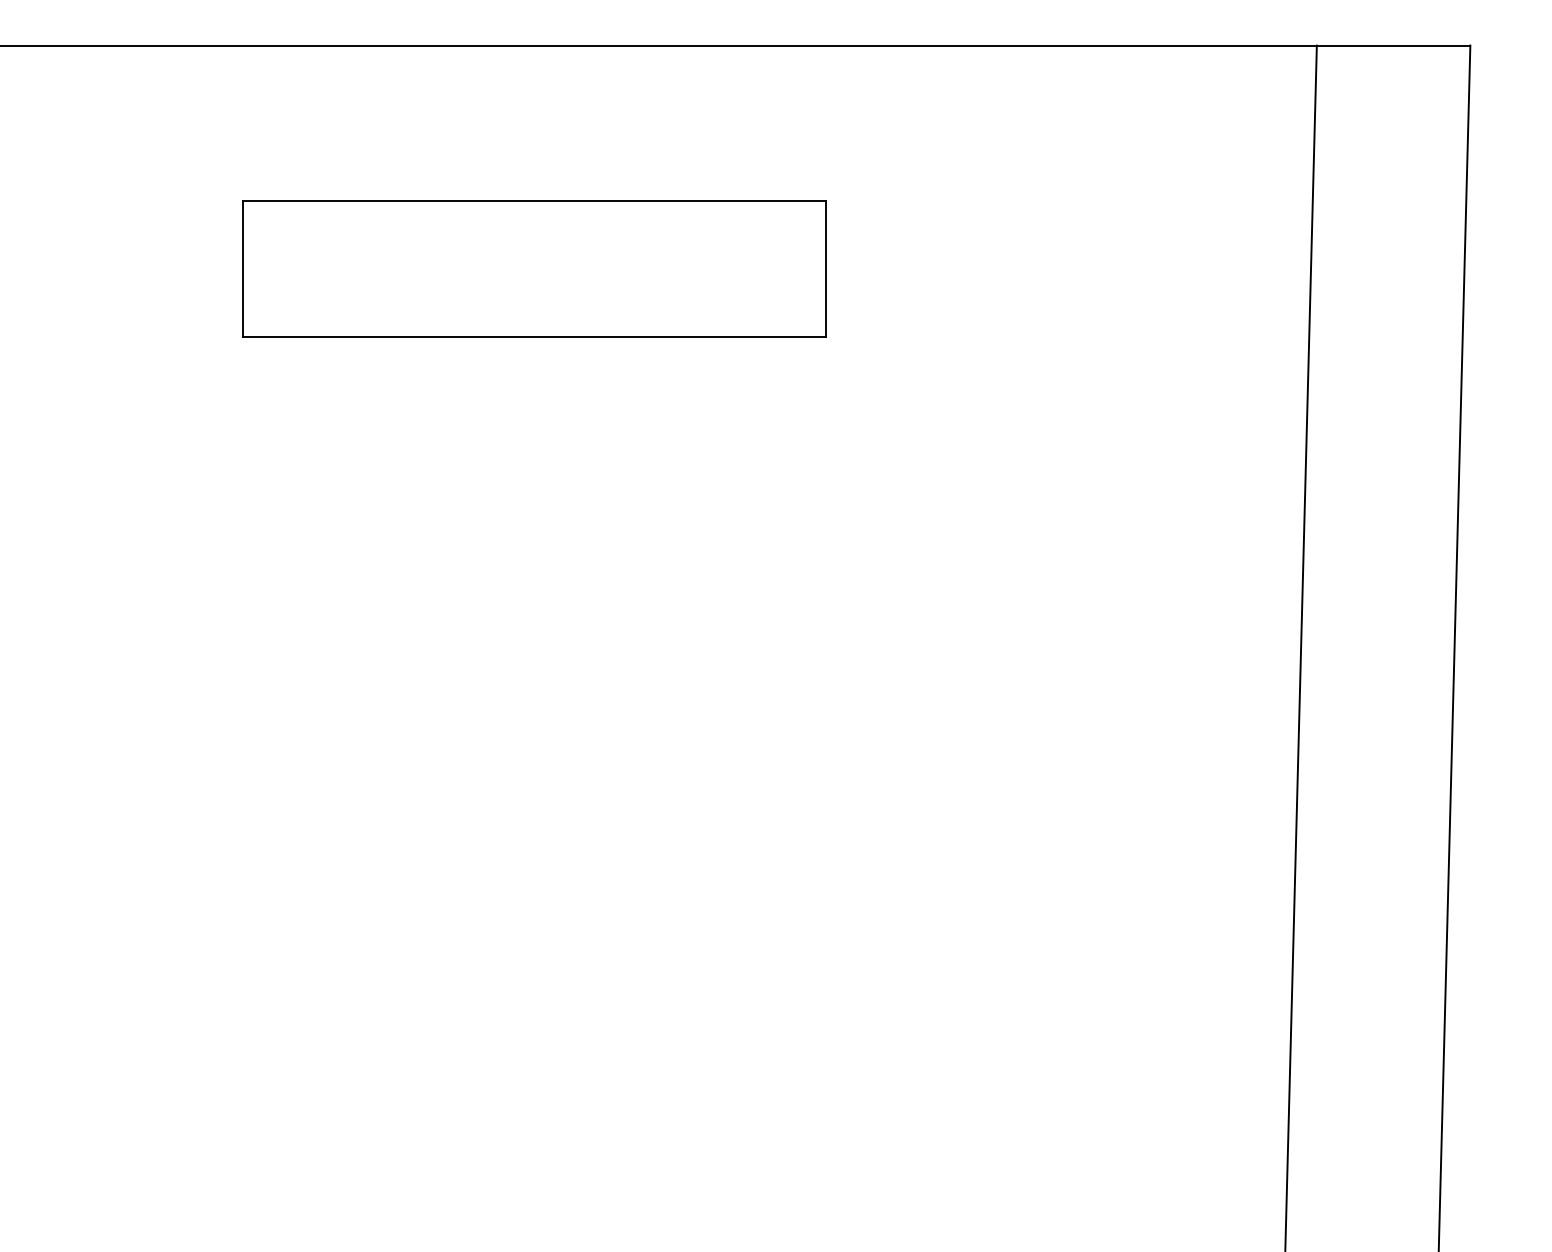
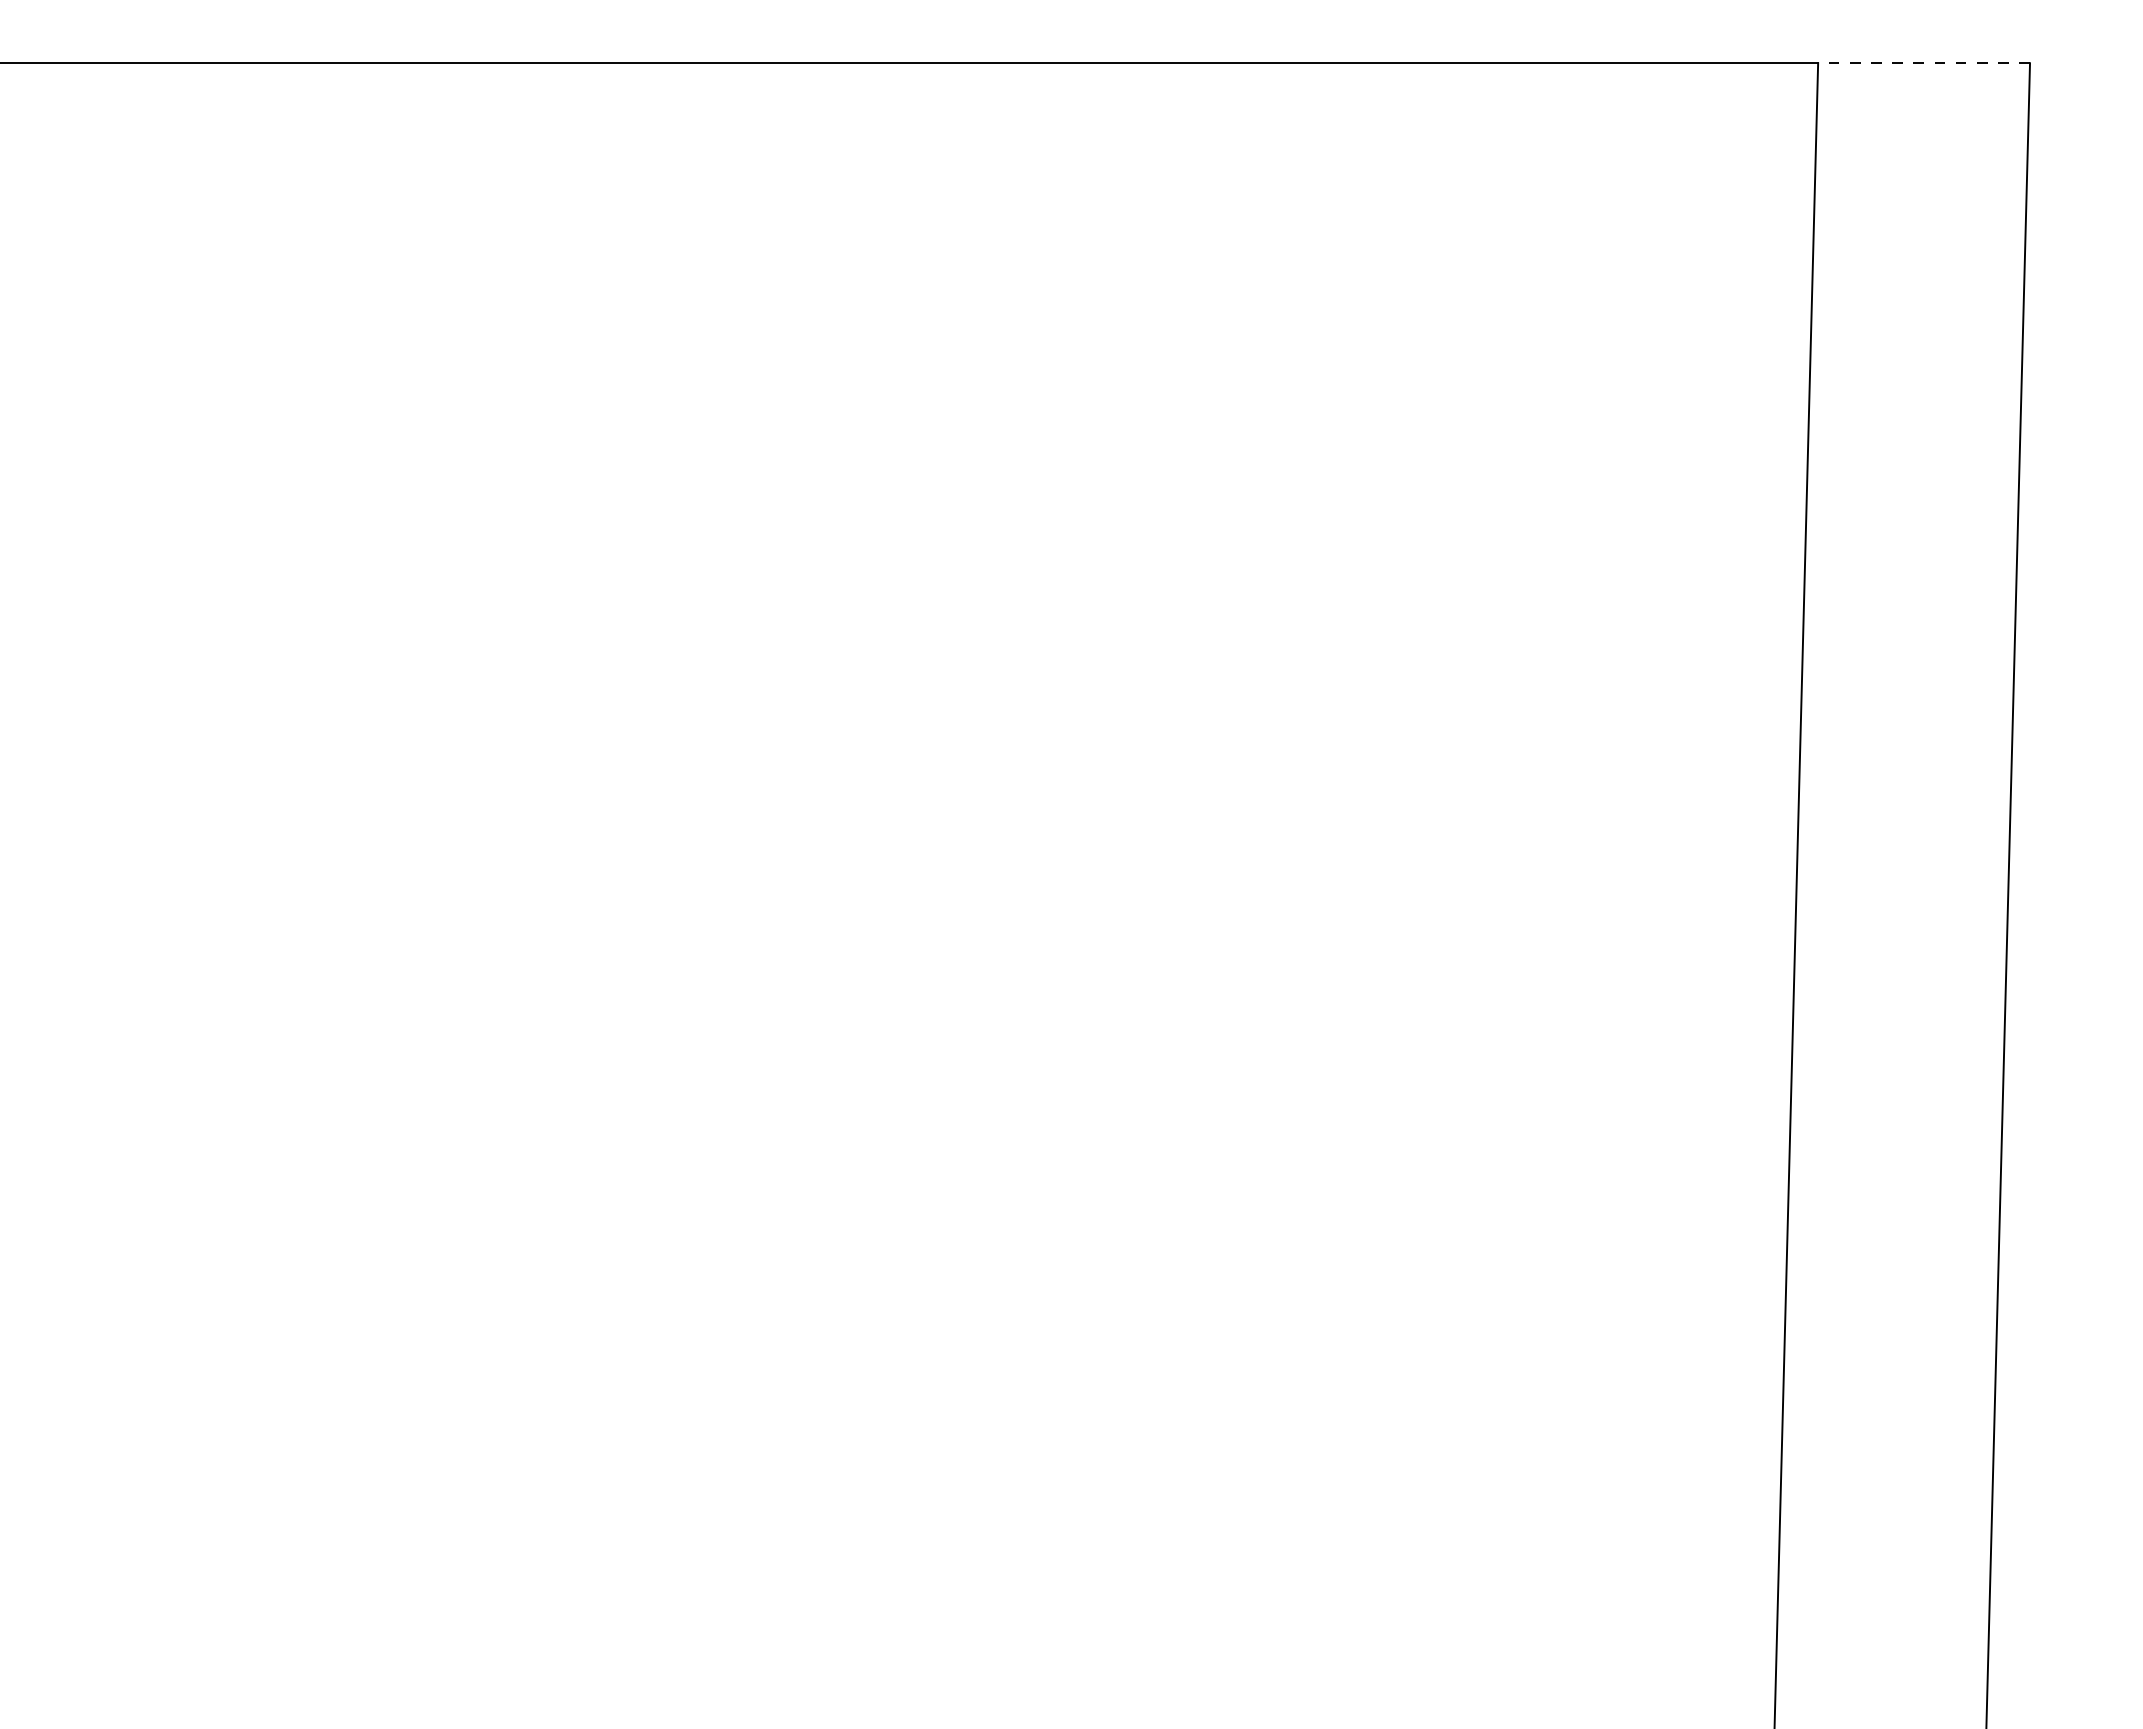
line: (1393, 45) -> (1924, 63), solid -> dashed
part: (534, 268) -> (738, 371), removed

